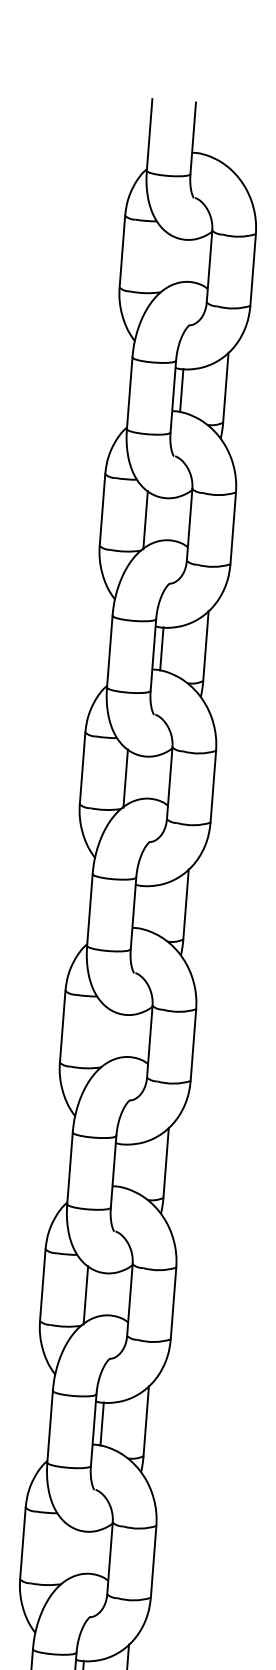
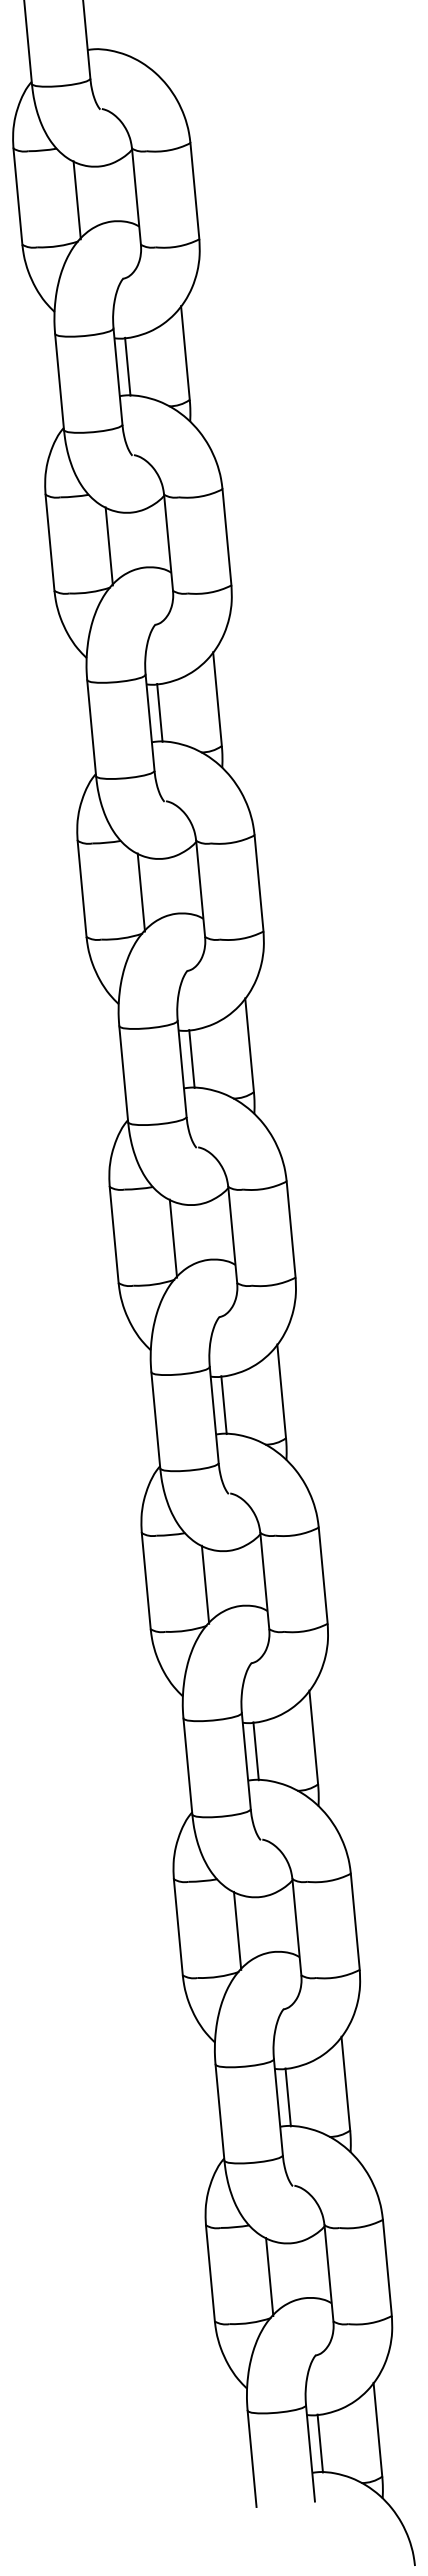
line: (164, 261) -> (76, 200), added
line: (141, 906) -> (191, 1058), added
line: (105, 1036) -> (173, 1238), added
line: (121, 1165) -> (223, 1405), added
line: (65, 1553) -> (237, 1930), added

